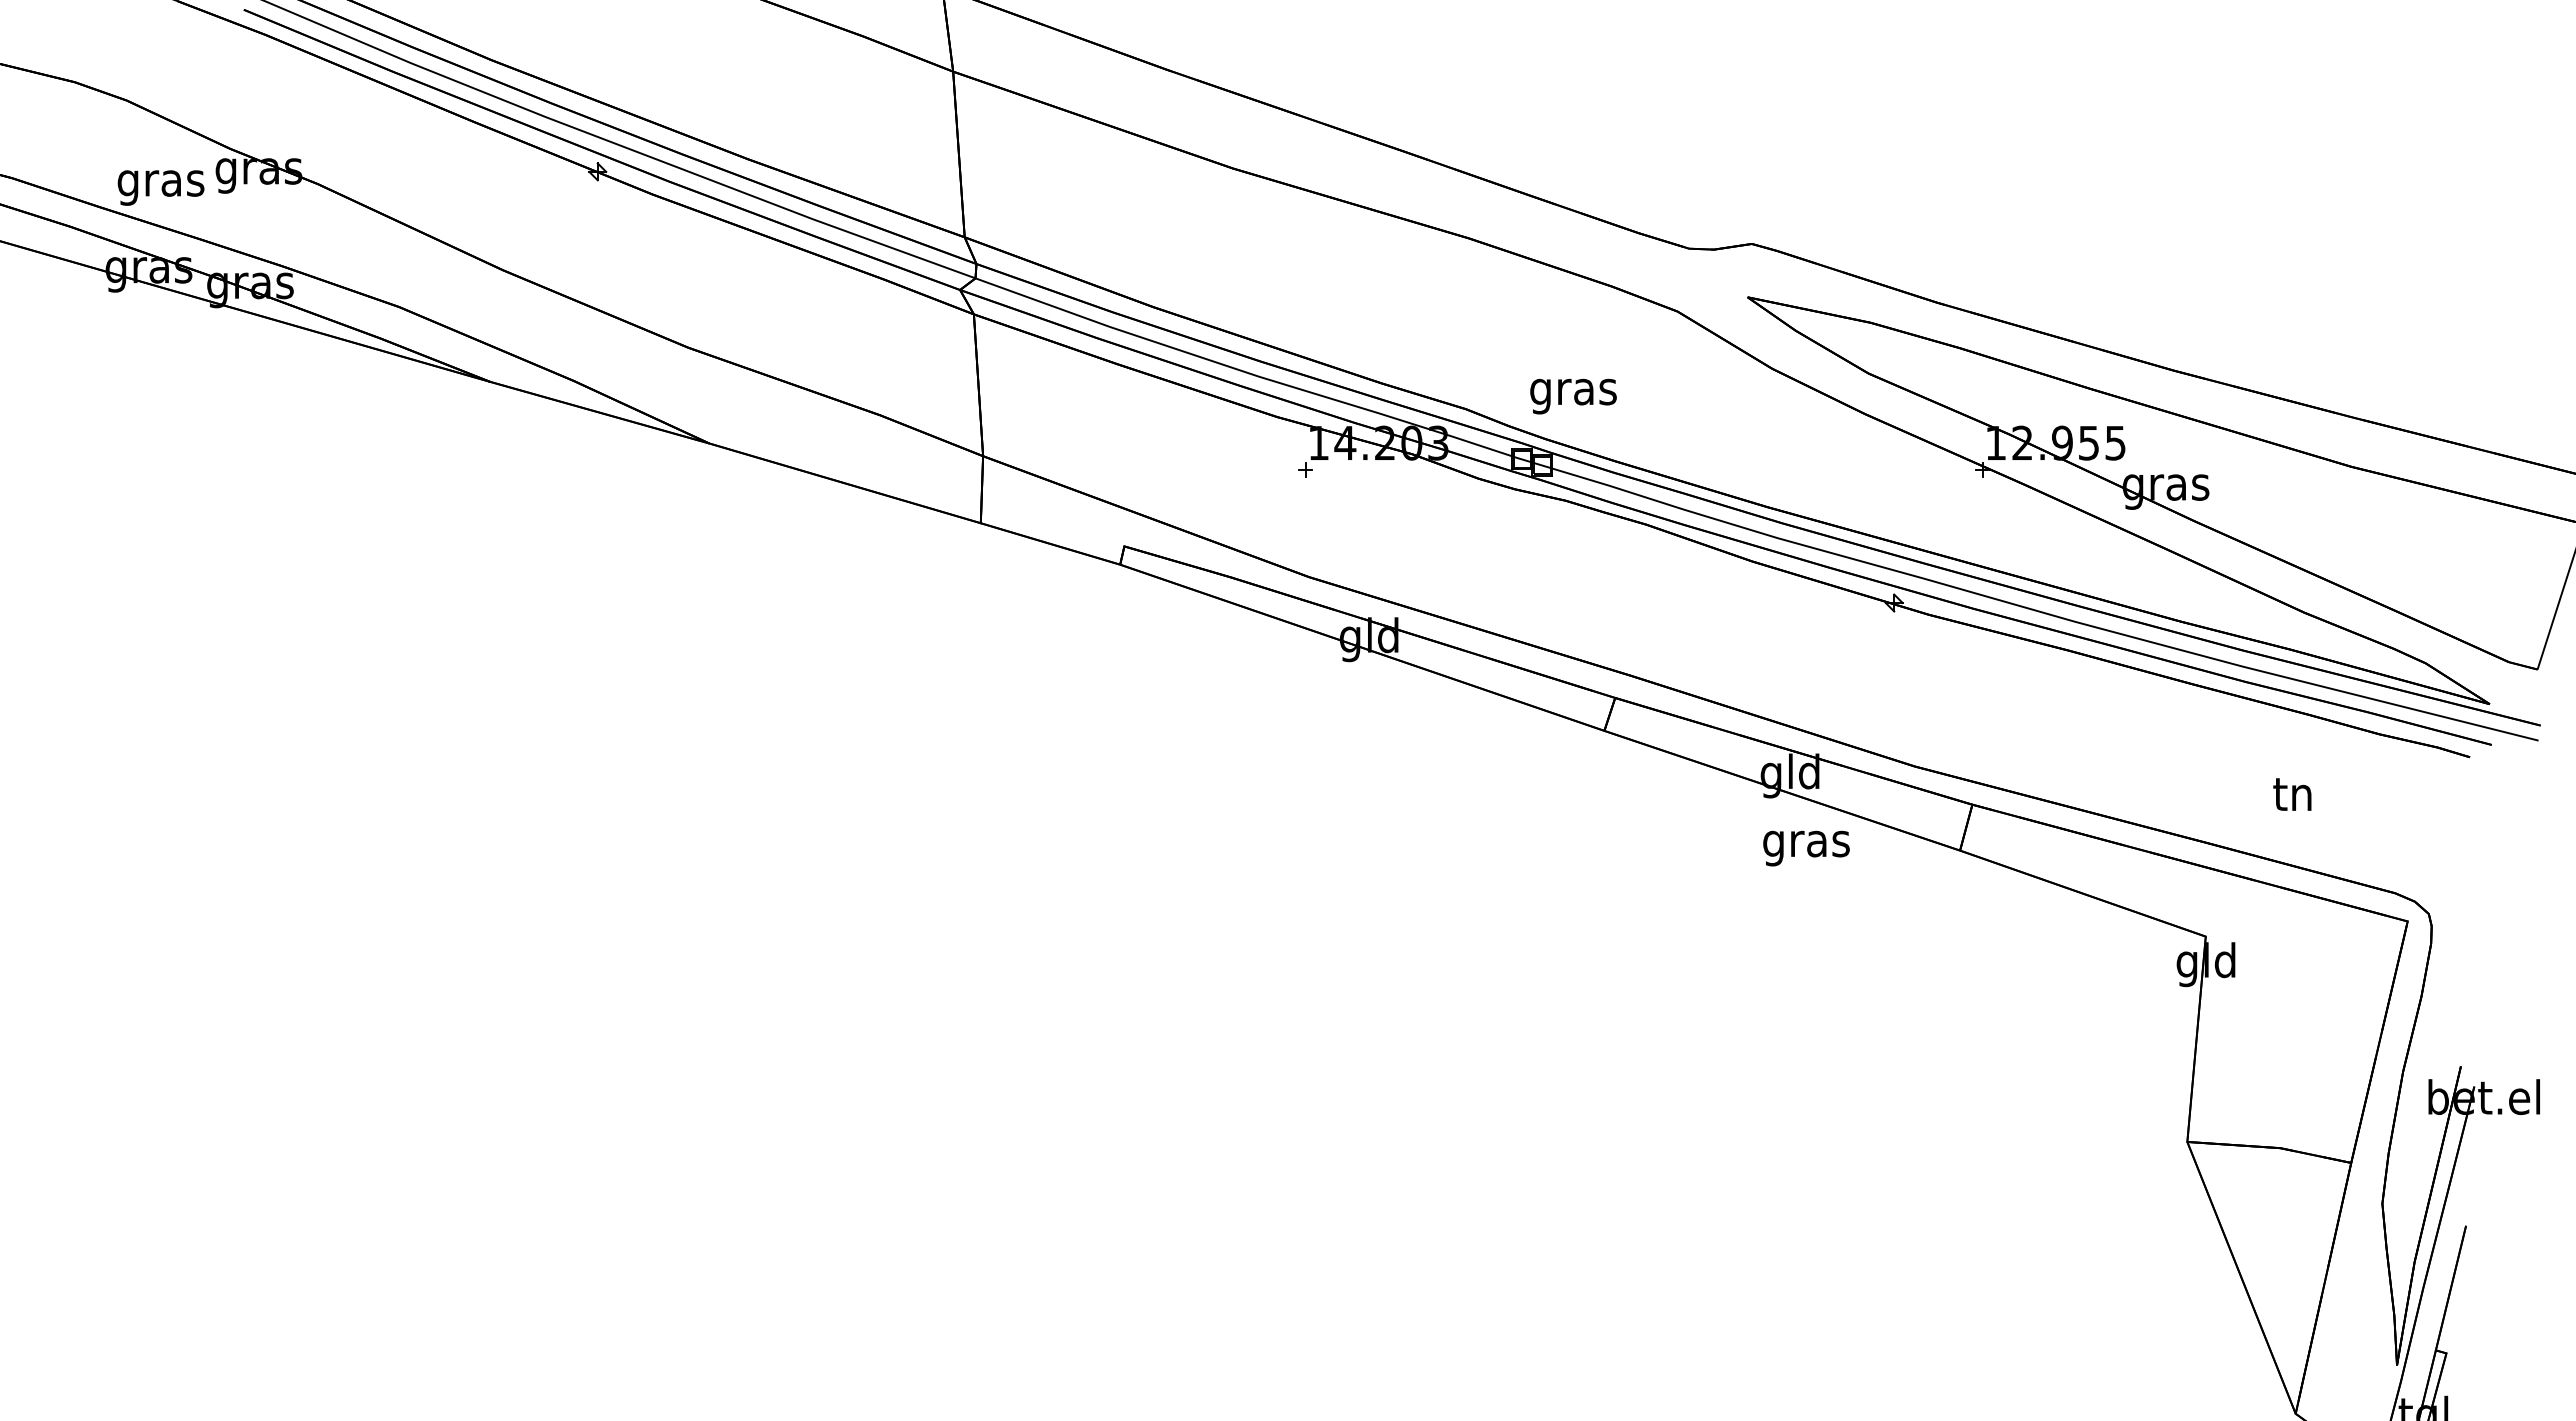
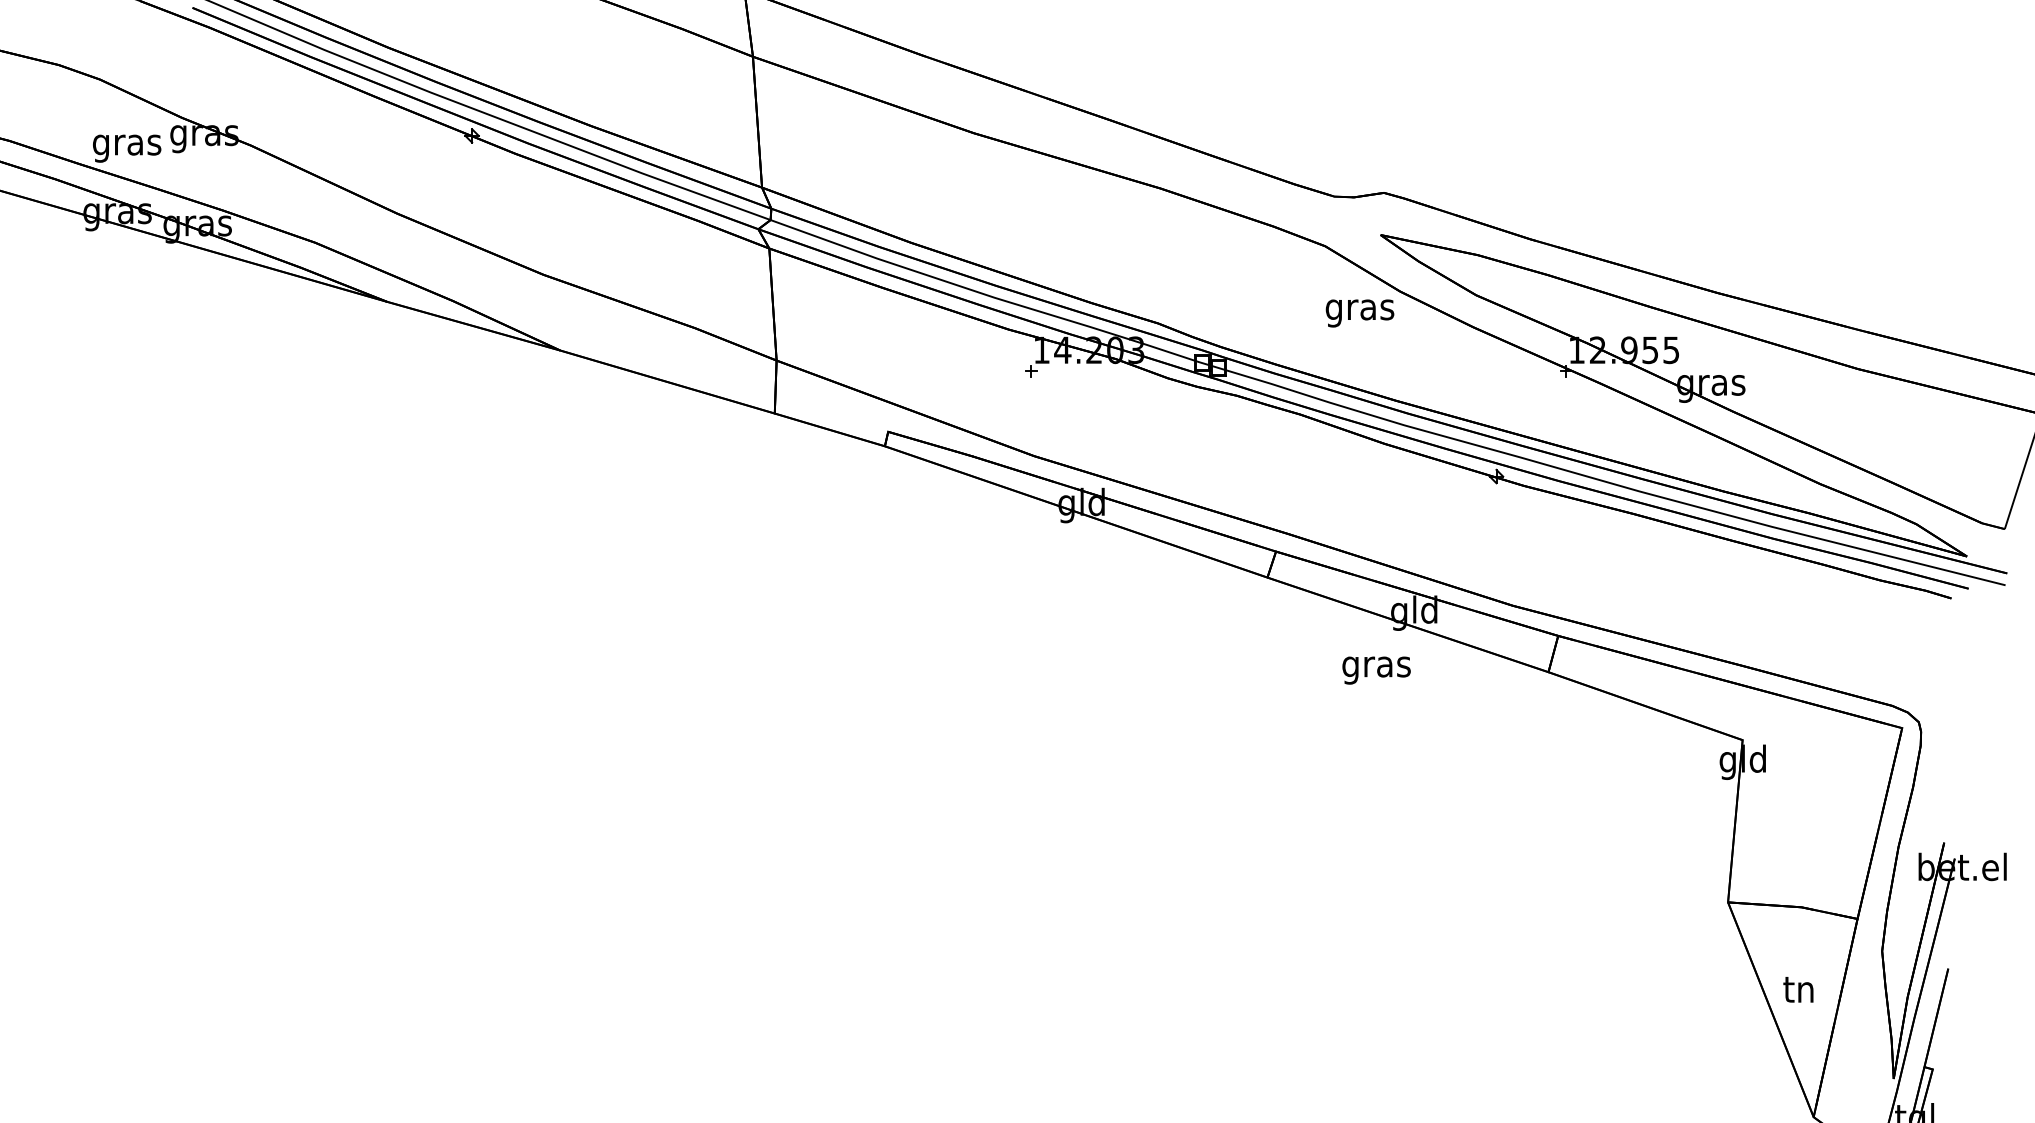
text: (1573, 396) -> (1360, 313), moved
text: (2292, 794) -> (1798, 989), moved
text: (1806, 848) -> (1376, 670), moved

